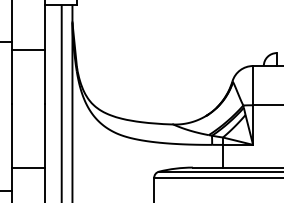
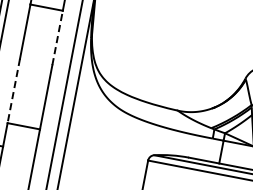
line: (44, 76) -> (57, 37), solid -> dashed
line: (12, 136) -> (13, 91), solid -> dashed

